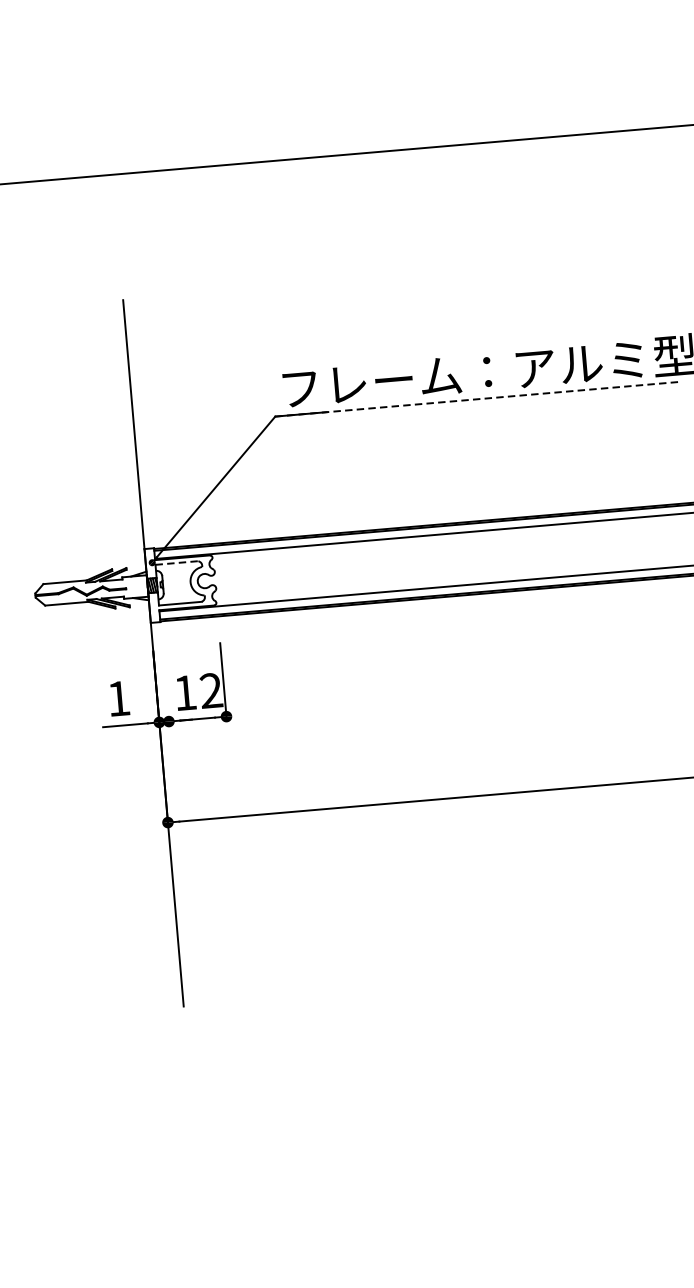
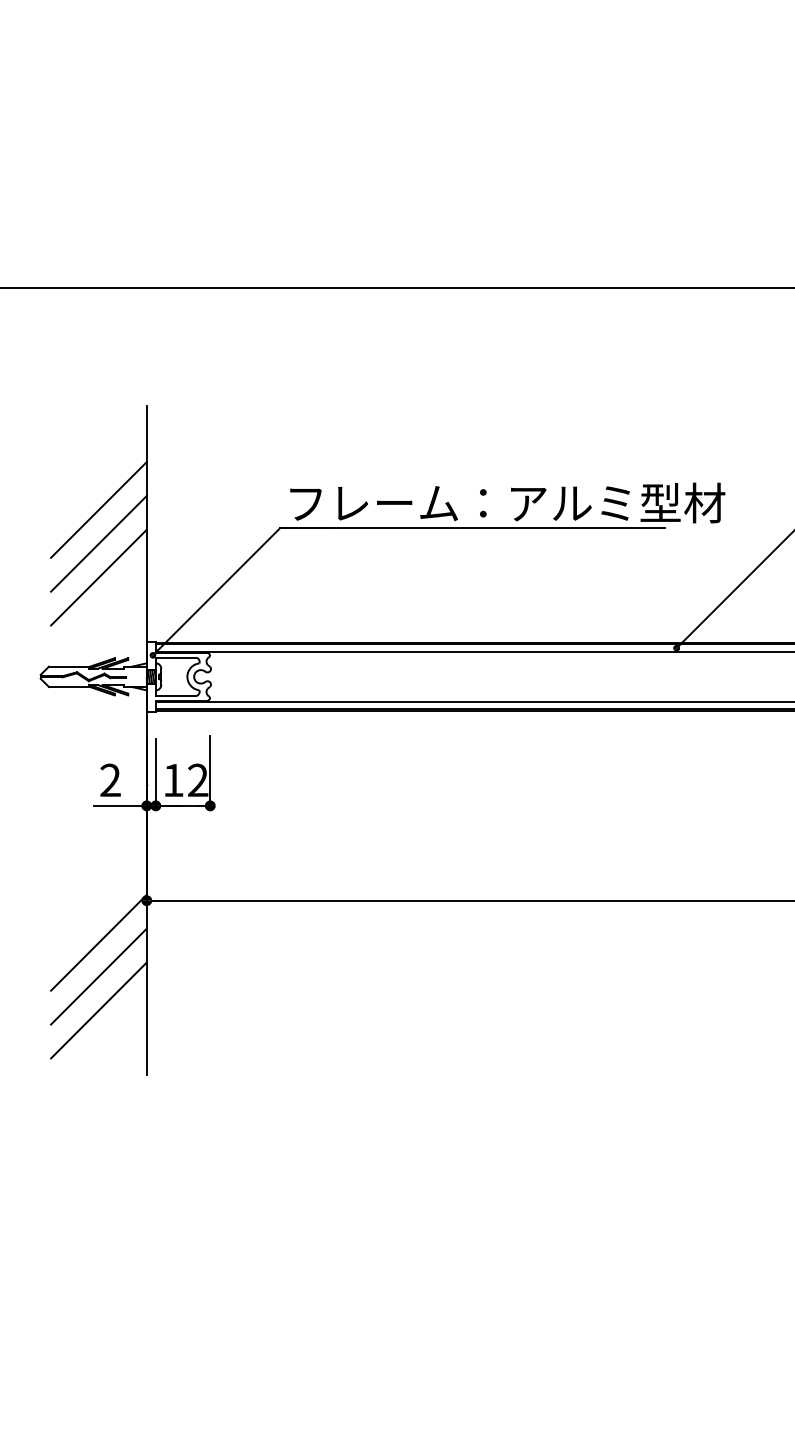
line: (478, 399) -> (472, 528), dashed -> solid
line: (81, 413) -> (98, 509), added
line: (84, 449) -> (98, 543), added
line: (87, 485) -> (98, 577), added
line: (177, 562) -> (176, 657), dashed -> solid
line: (165, 685) -> (155, 771), added
text: (118, 697) -> (110, 779), 1 -> 2
line: (120, 871) -> (98, 942), added
line: (123, 907) -> (98, 976), added
line: (126, 943) -> (98, 1010), added

